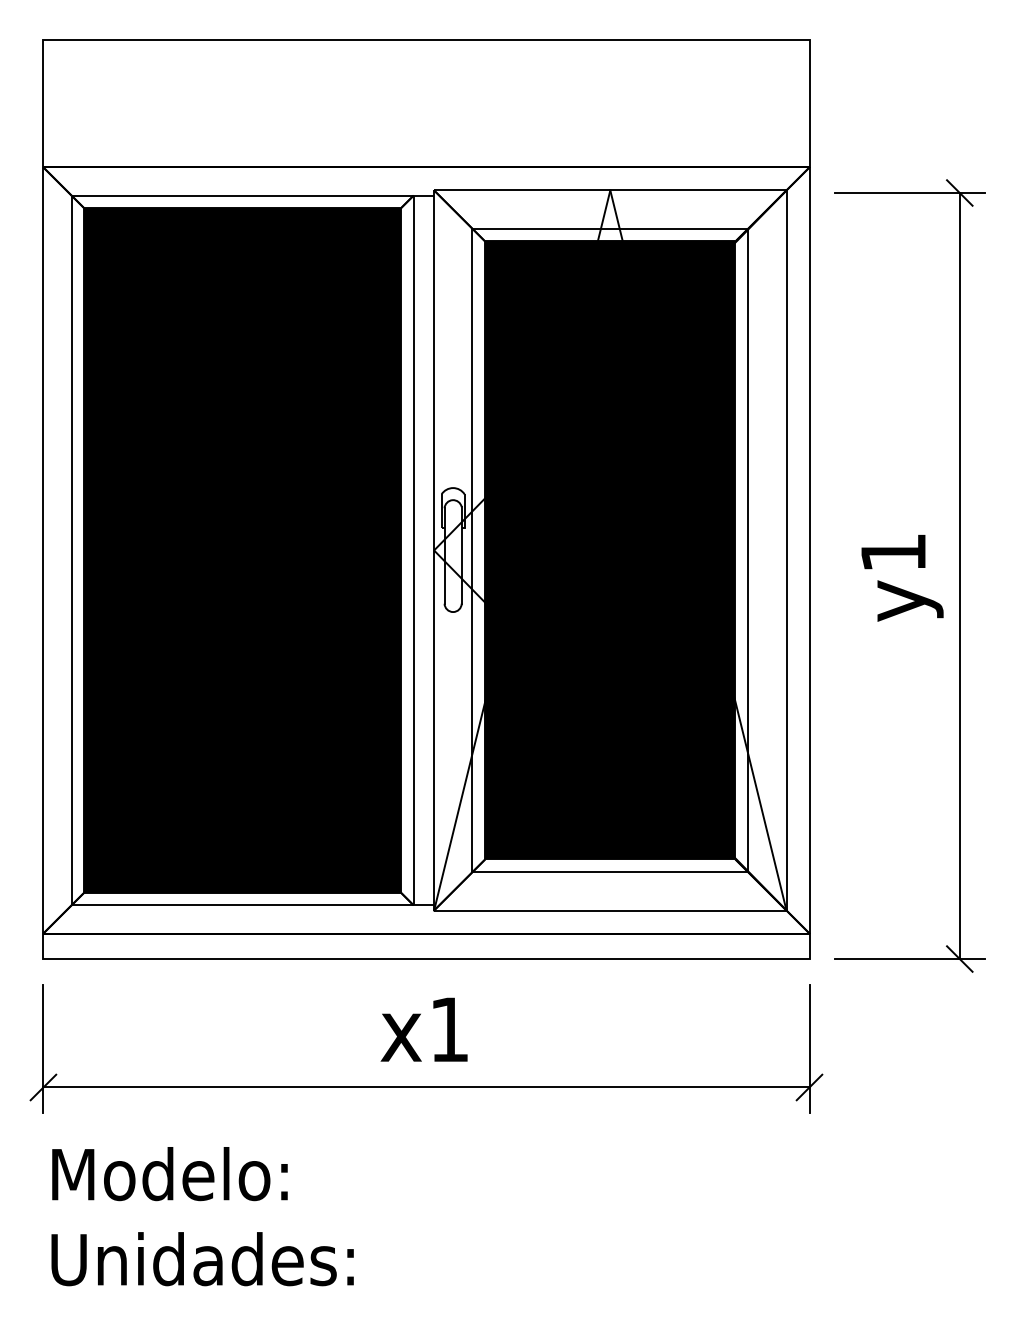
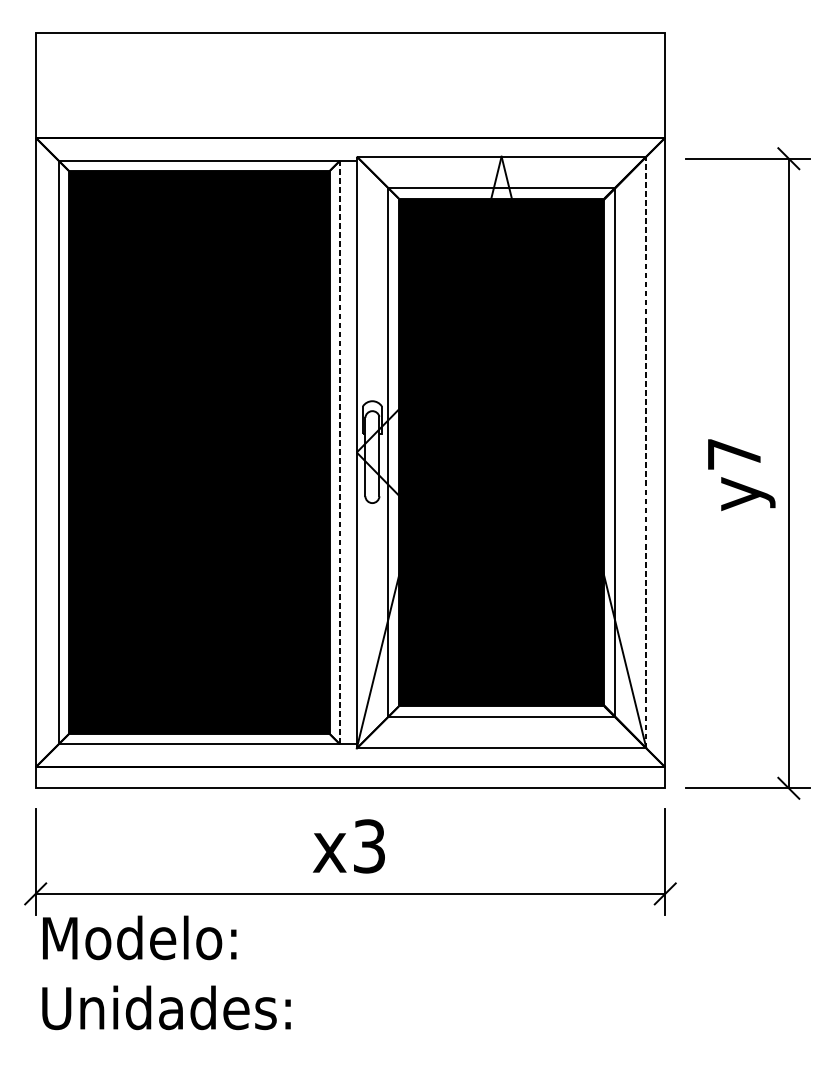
line: (786, 549) -> (646, 451), solid -> dashed
line: (413, 550) -> (339, 452), solid -> dashed
text: (893, 552) -> (734, 454), y1 -> y7
text: (449, 1029) -> (369, 846), x1 -> x3
text: (202, 1216) -> (166, 972), moved

